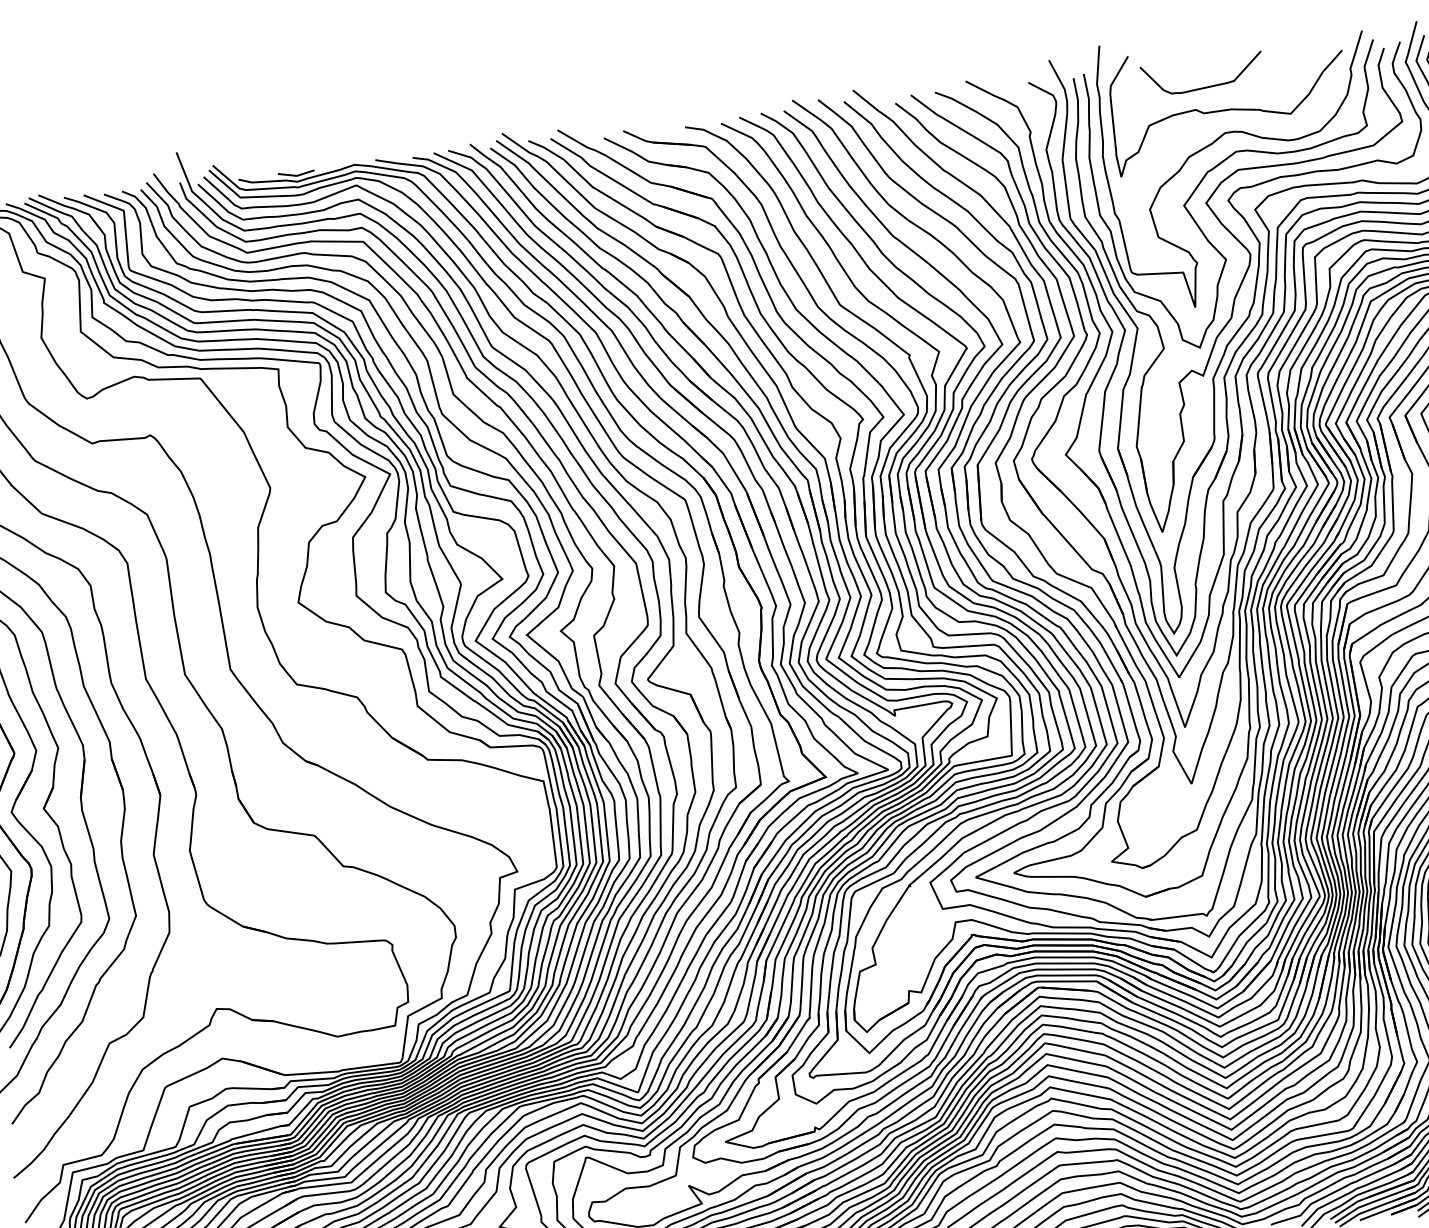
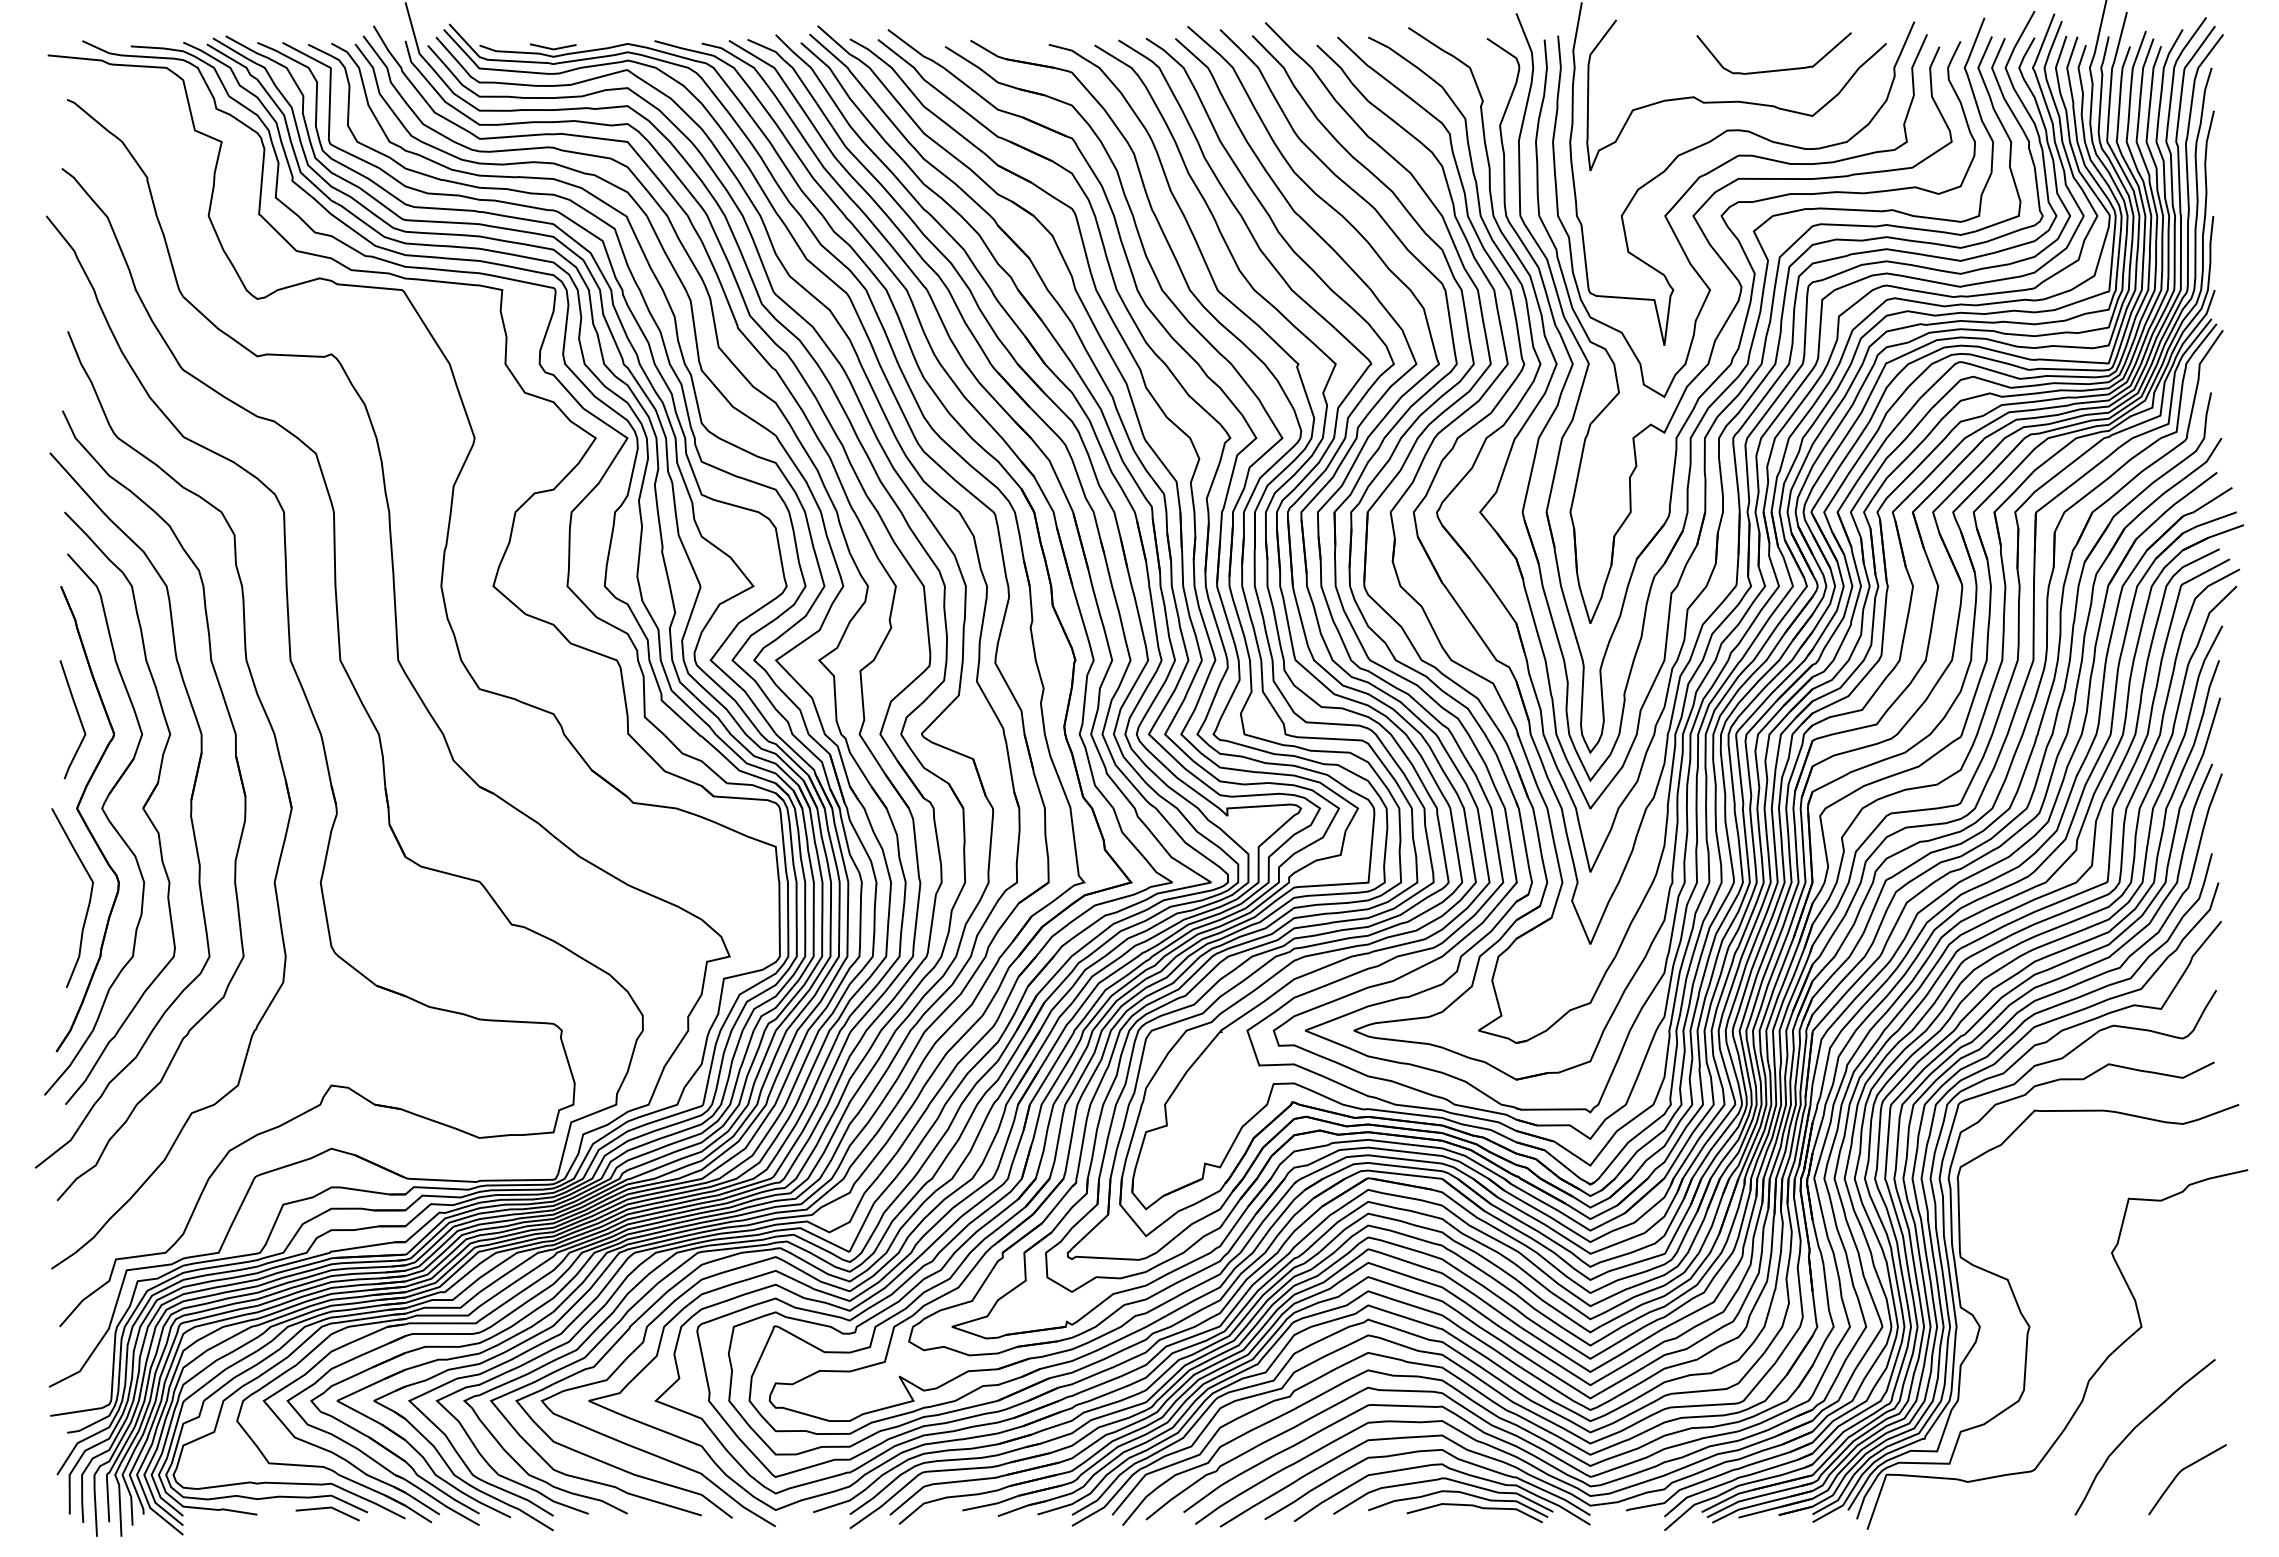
curve: (1204, 86) -> (1775, 69), moved

